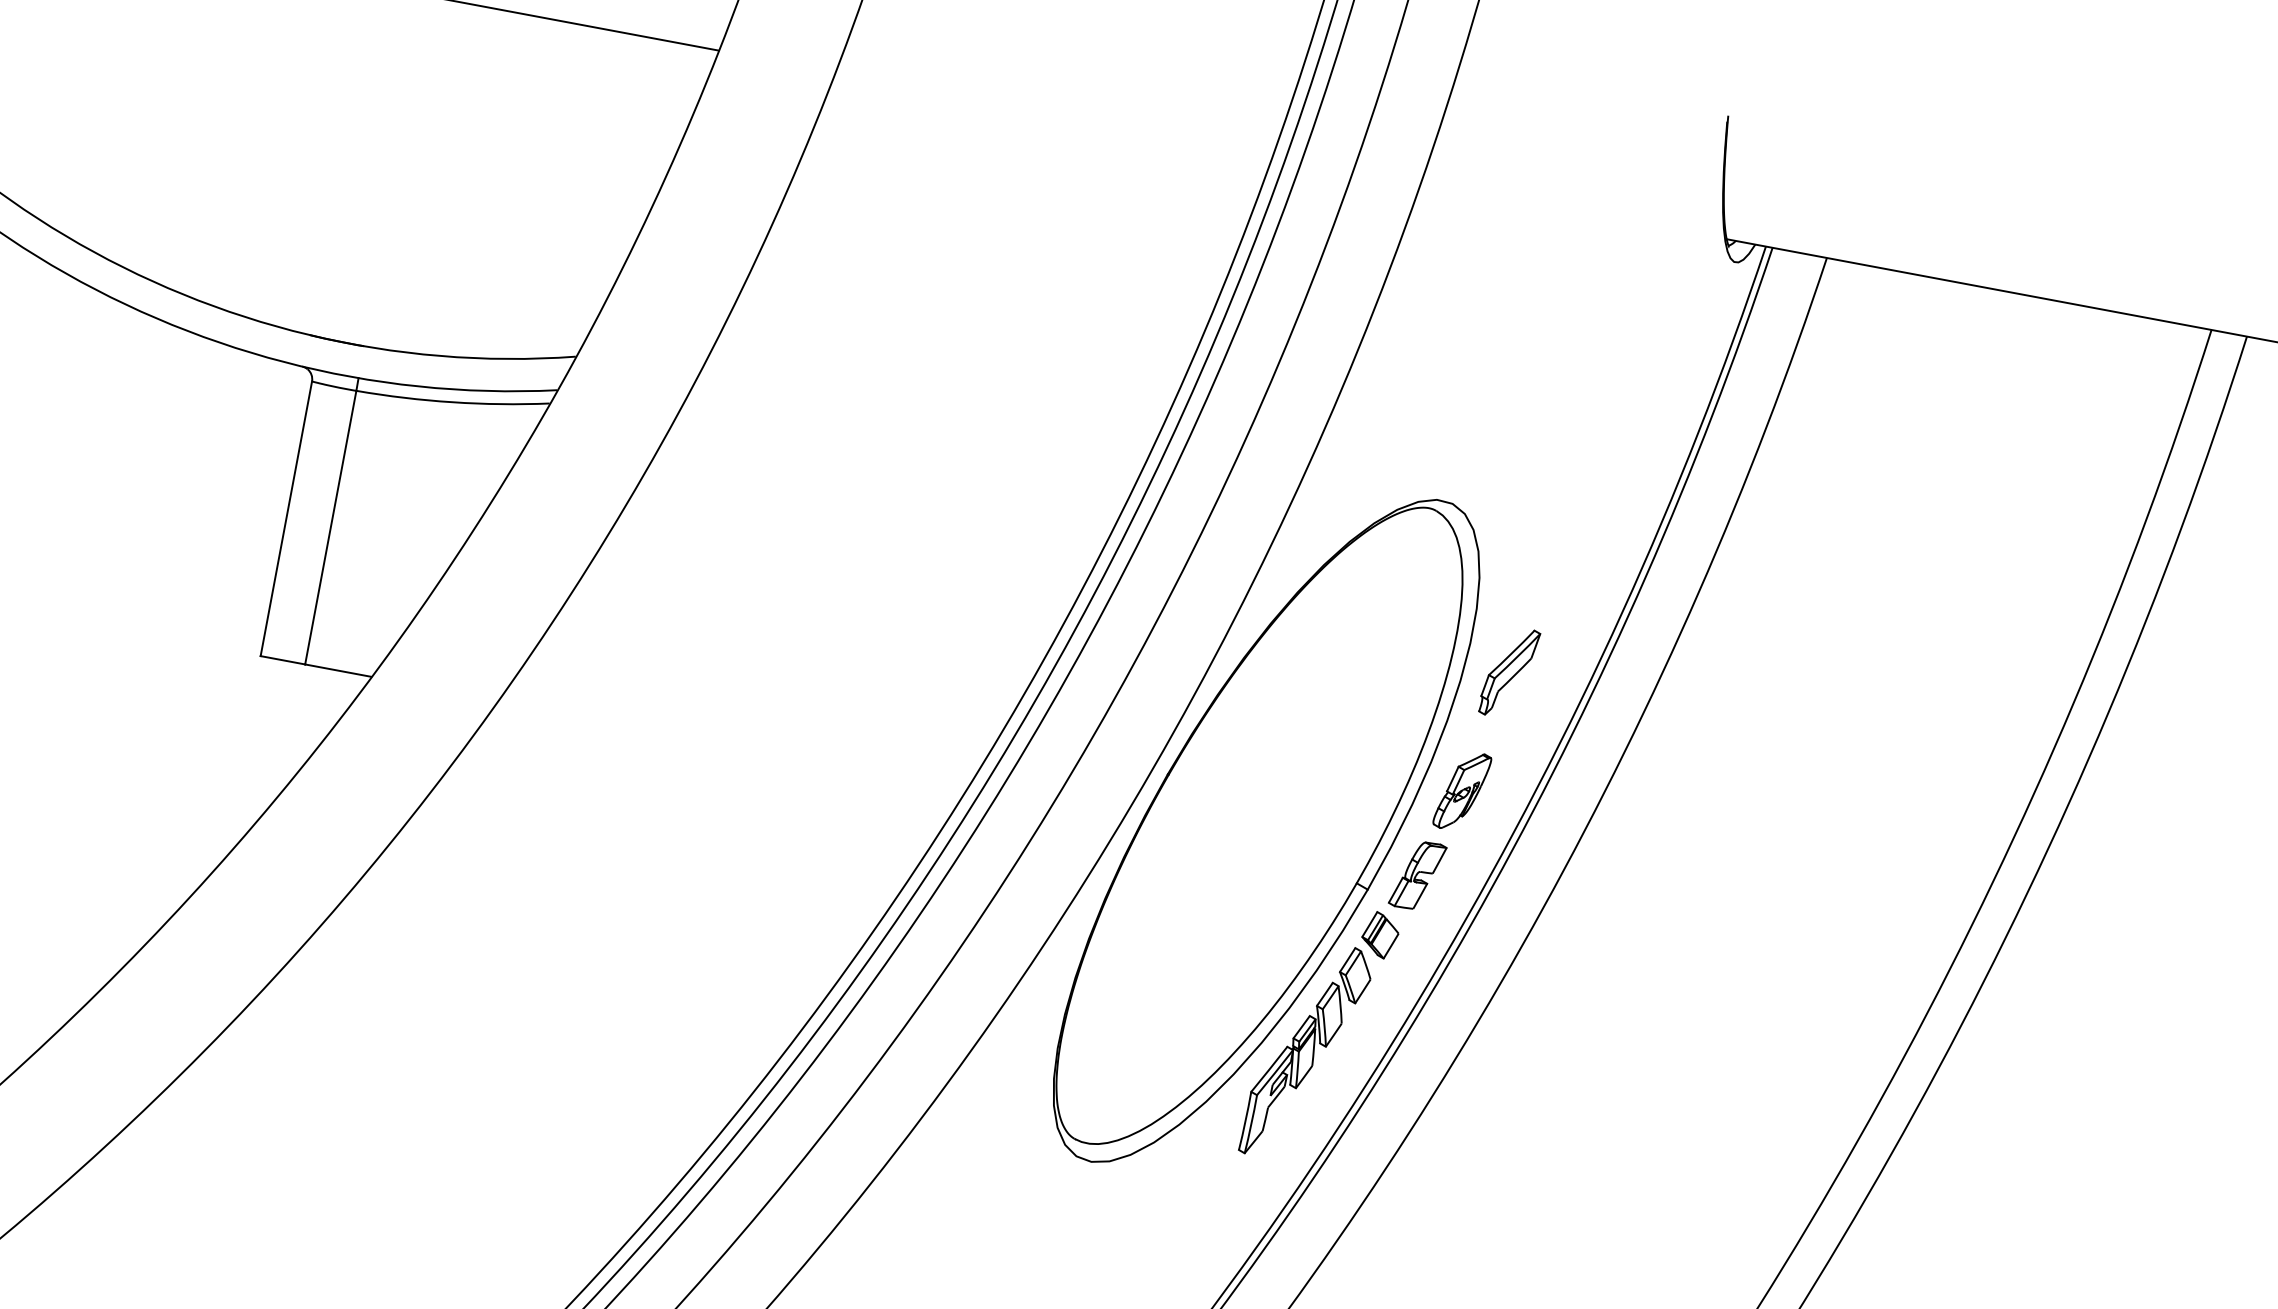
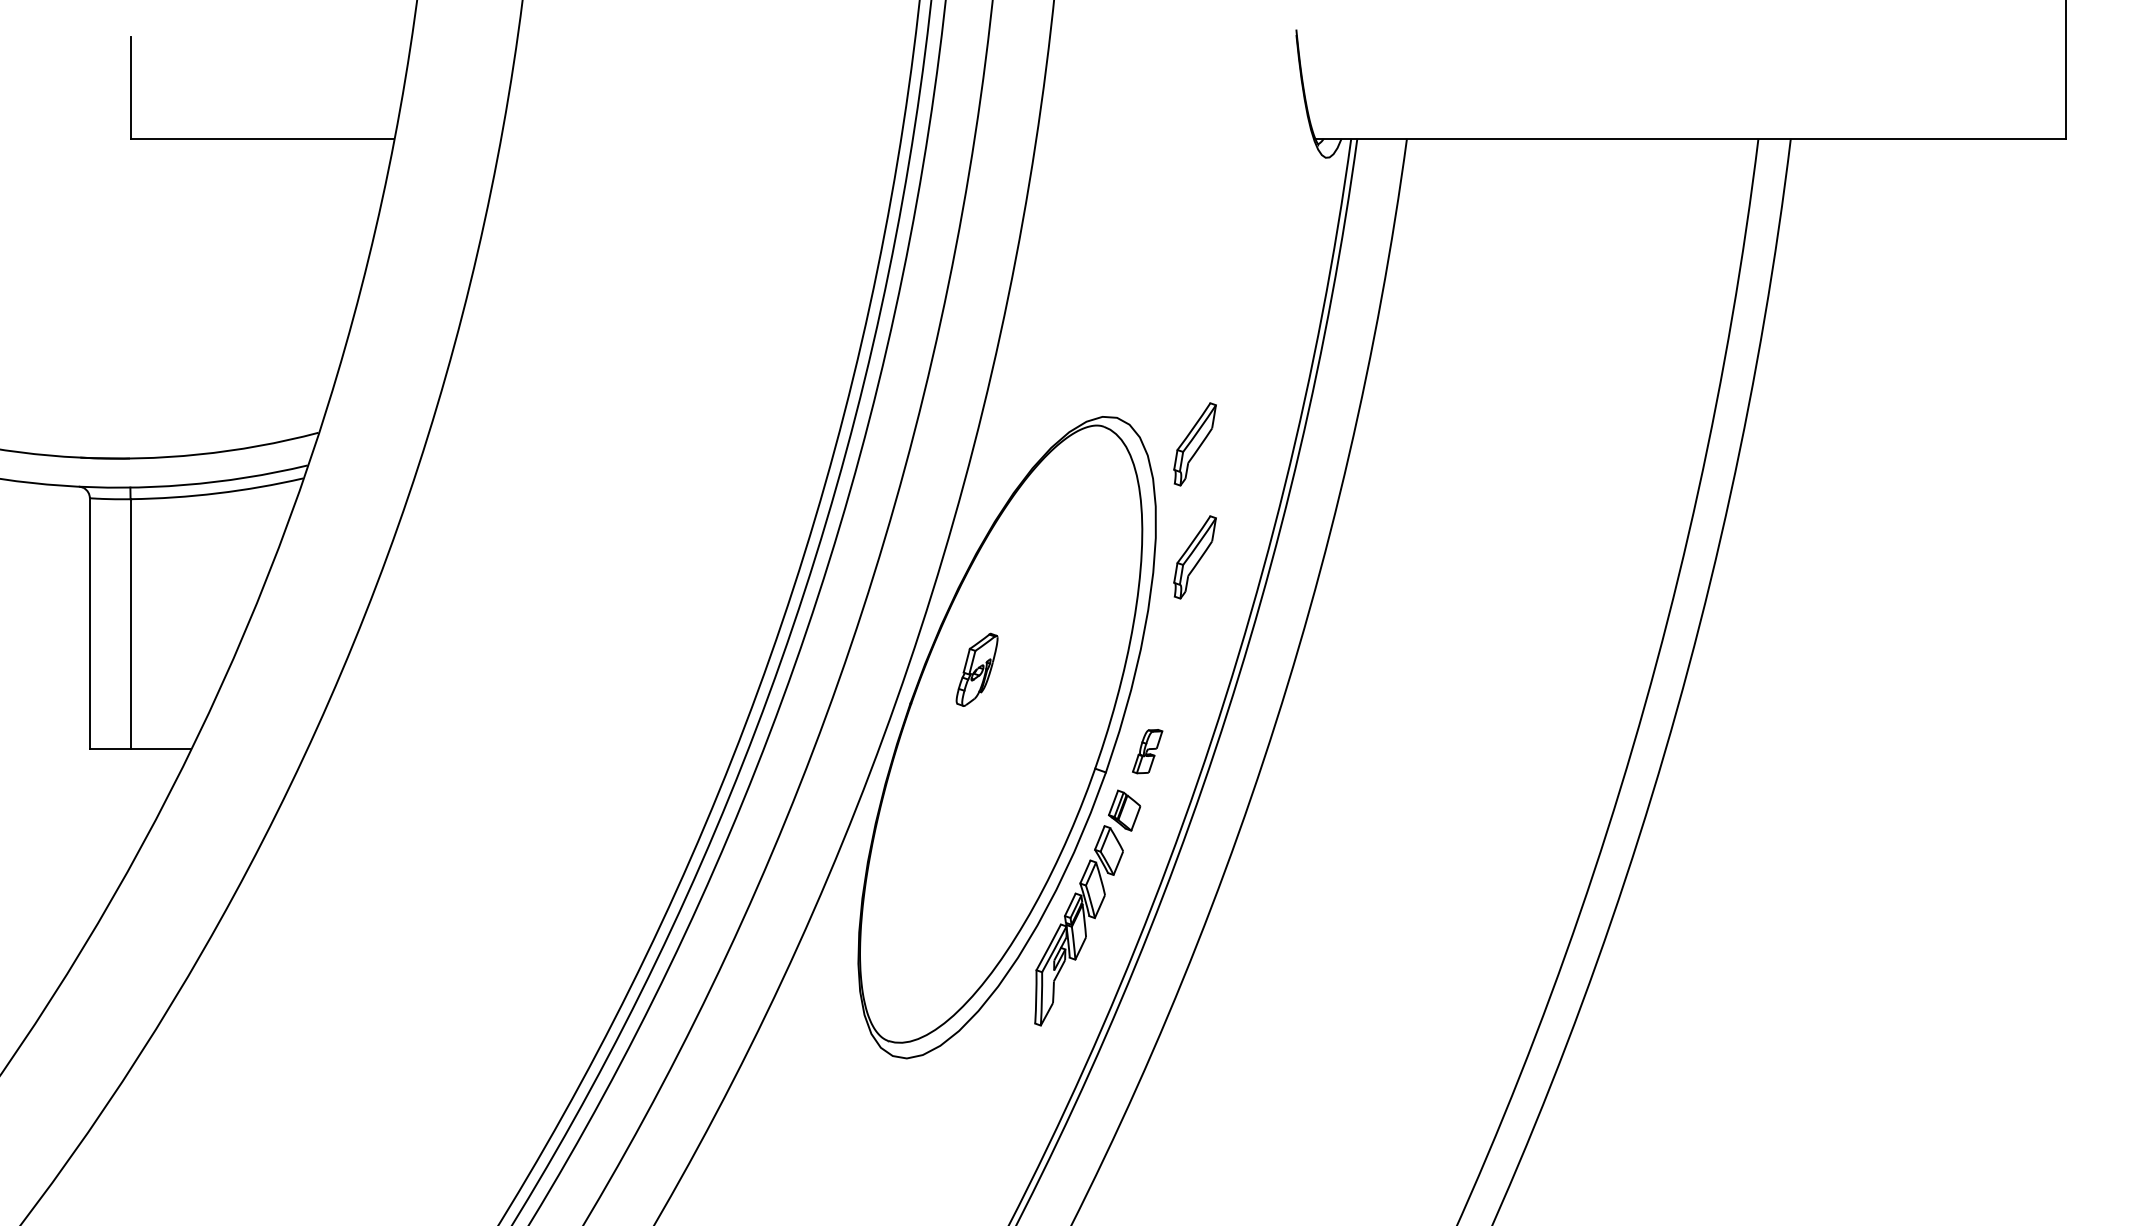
part: (1531, 548) -> (1194, 444), added
part: (1461, 790) -> (976, 669), moved
part: (1417, 875) -> (1147, 751), size x0.7

